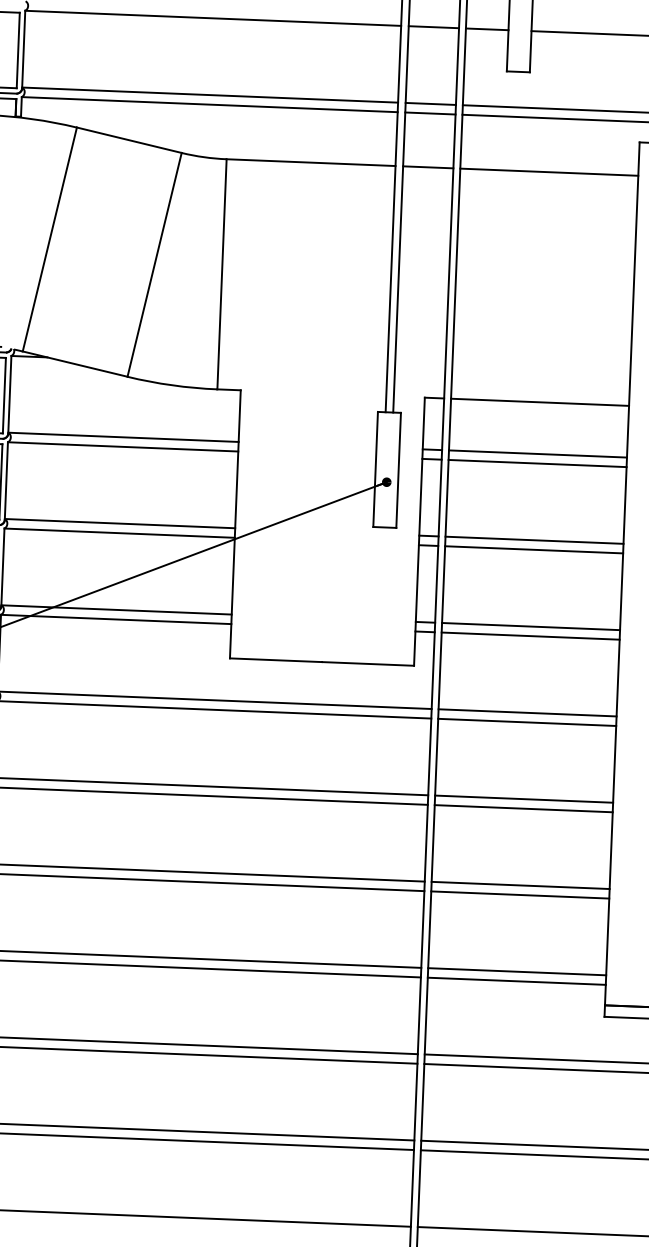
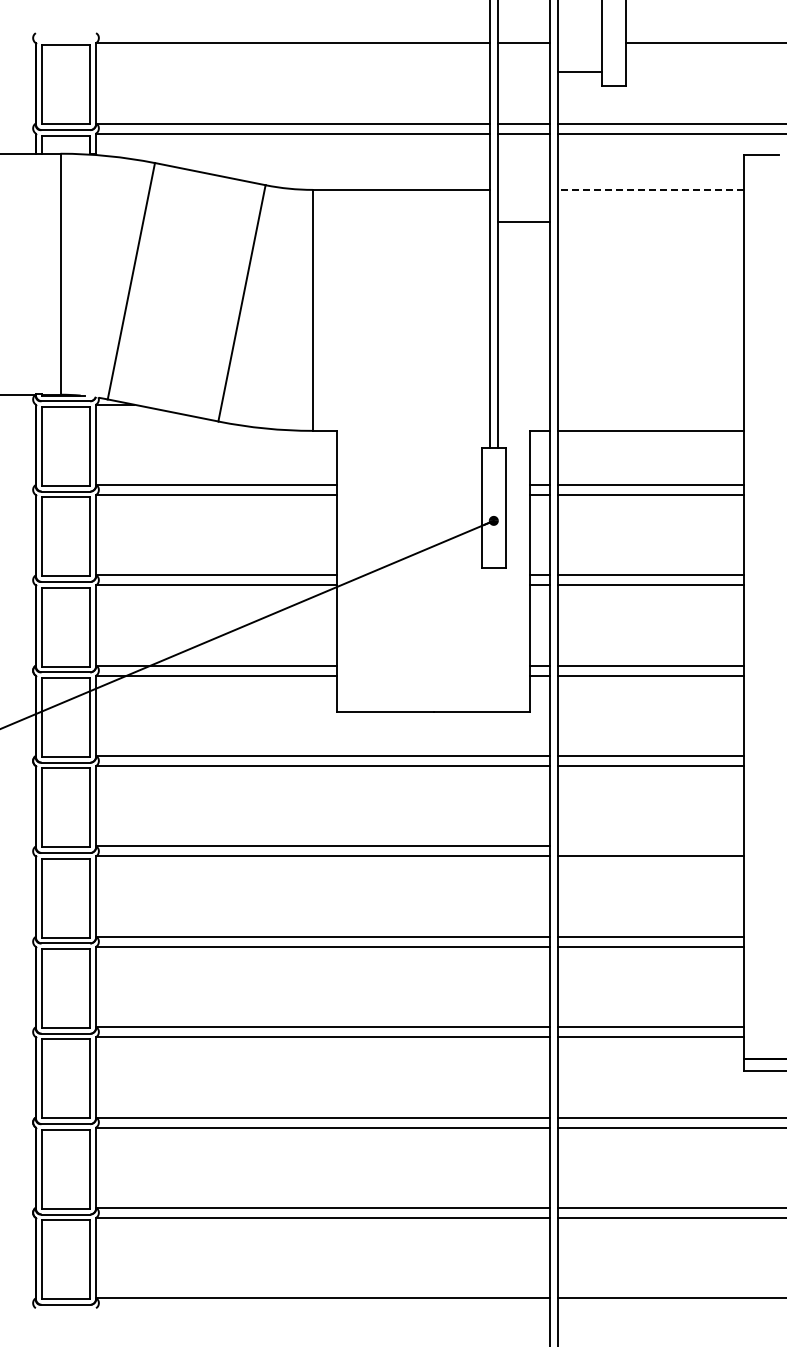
line: (486, 29) -> (579, 72), moved
line: (427, 166) -> (523, 221), moved
line: (549, 171) -> (650, 189), solid -> dashed
line: (523, 799) -> (650, 846), removed

